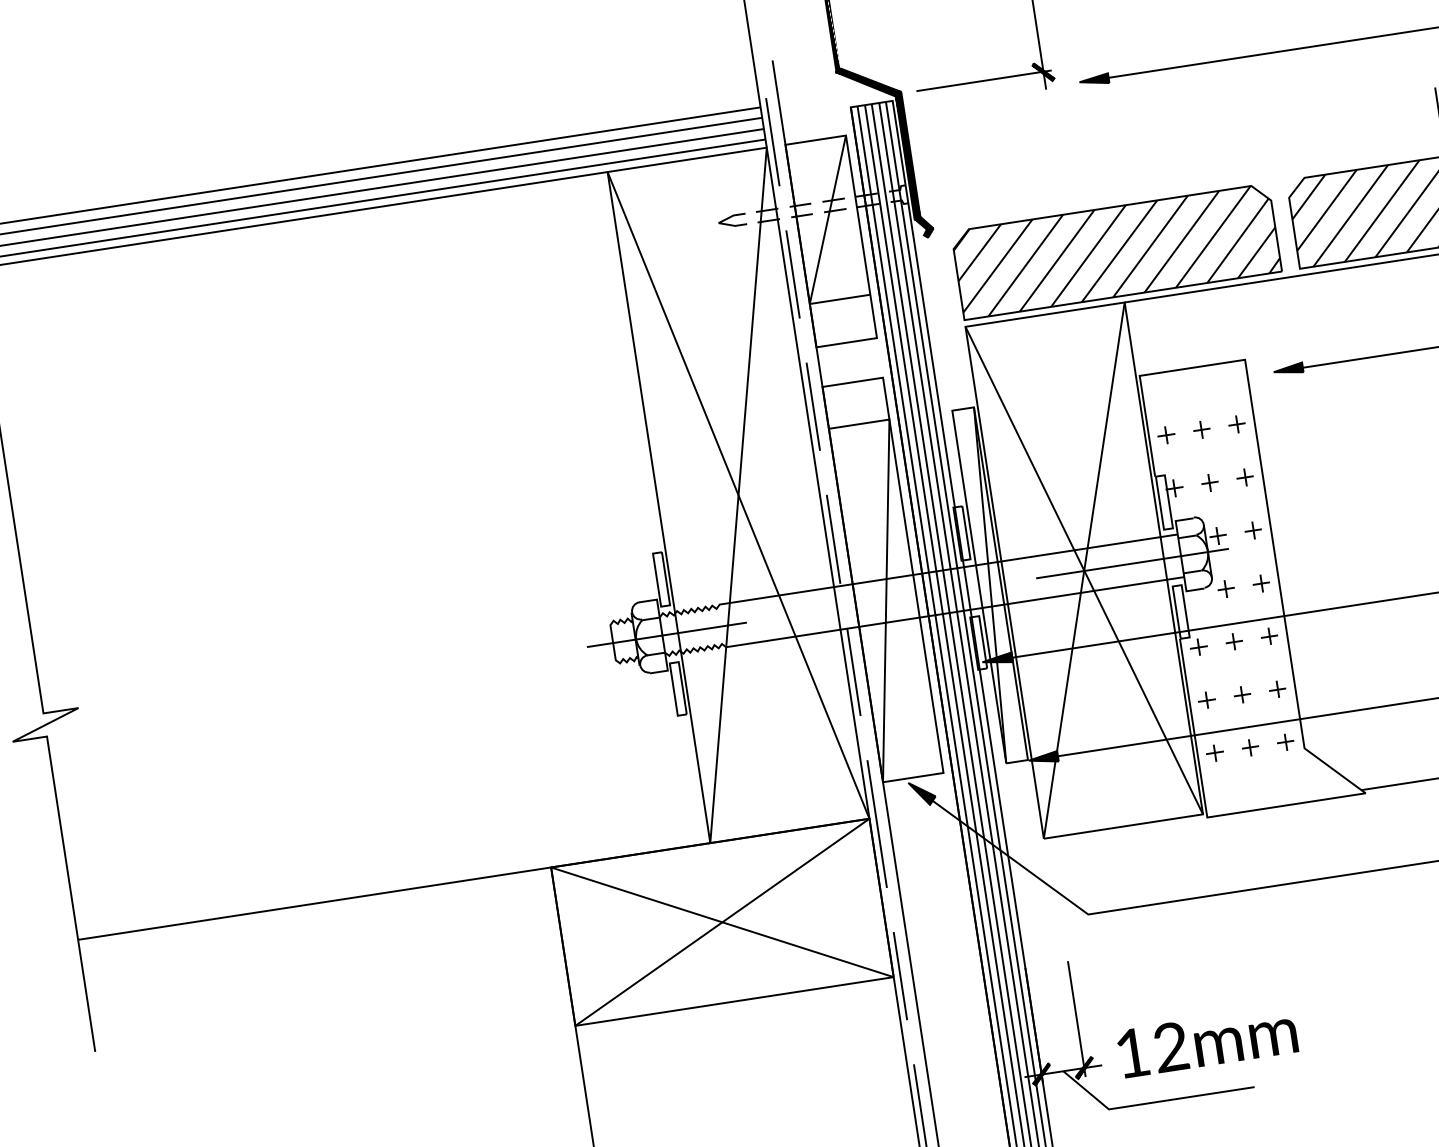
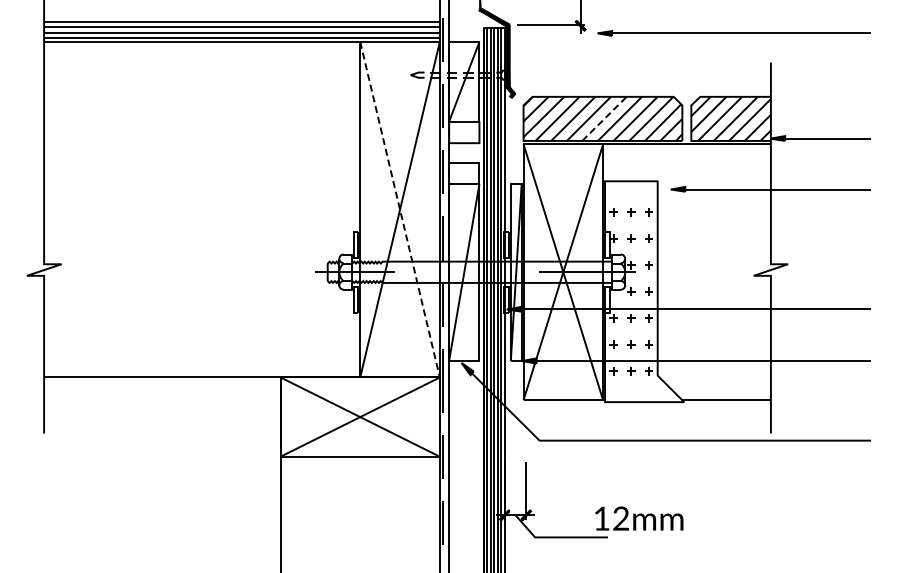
line: (1119, 250) -> (604, 118), solid -> dashed
line: (739, 496) -> (400, 210), solid -> dashed
text: (1207, 1041) -> (639, 518), moved

